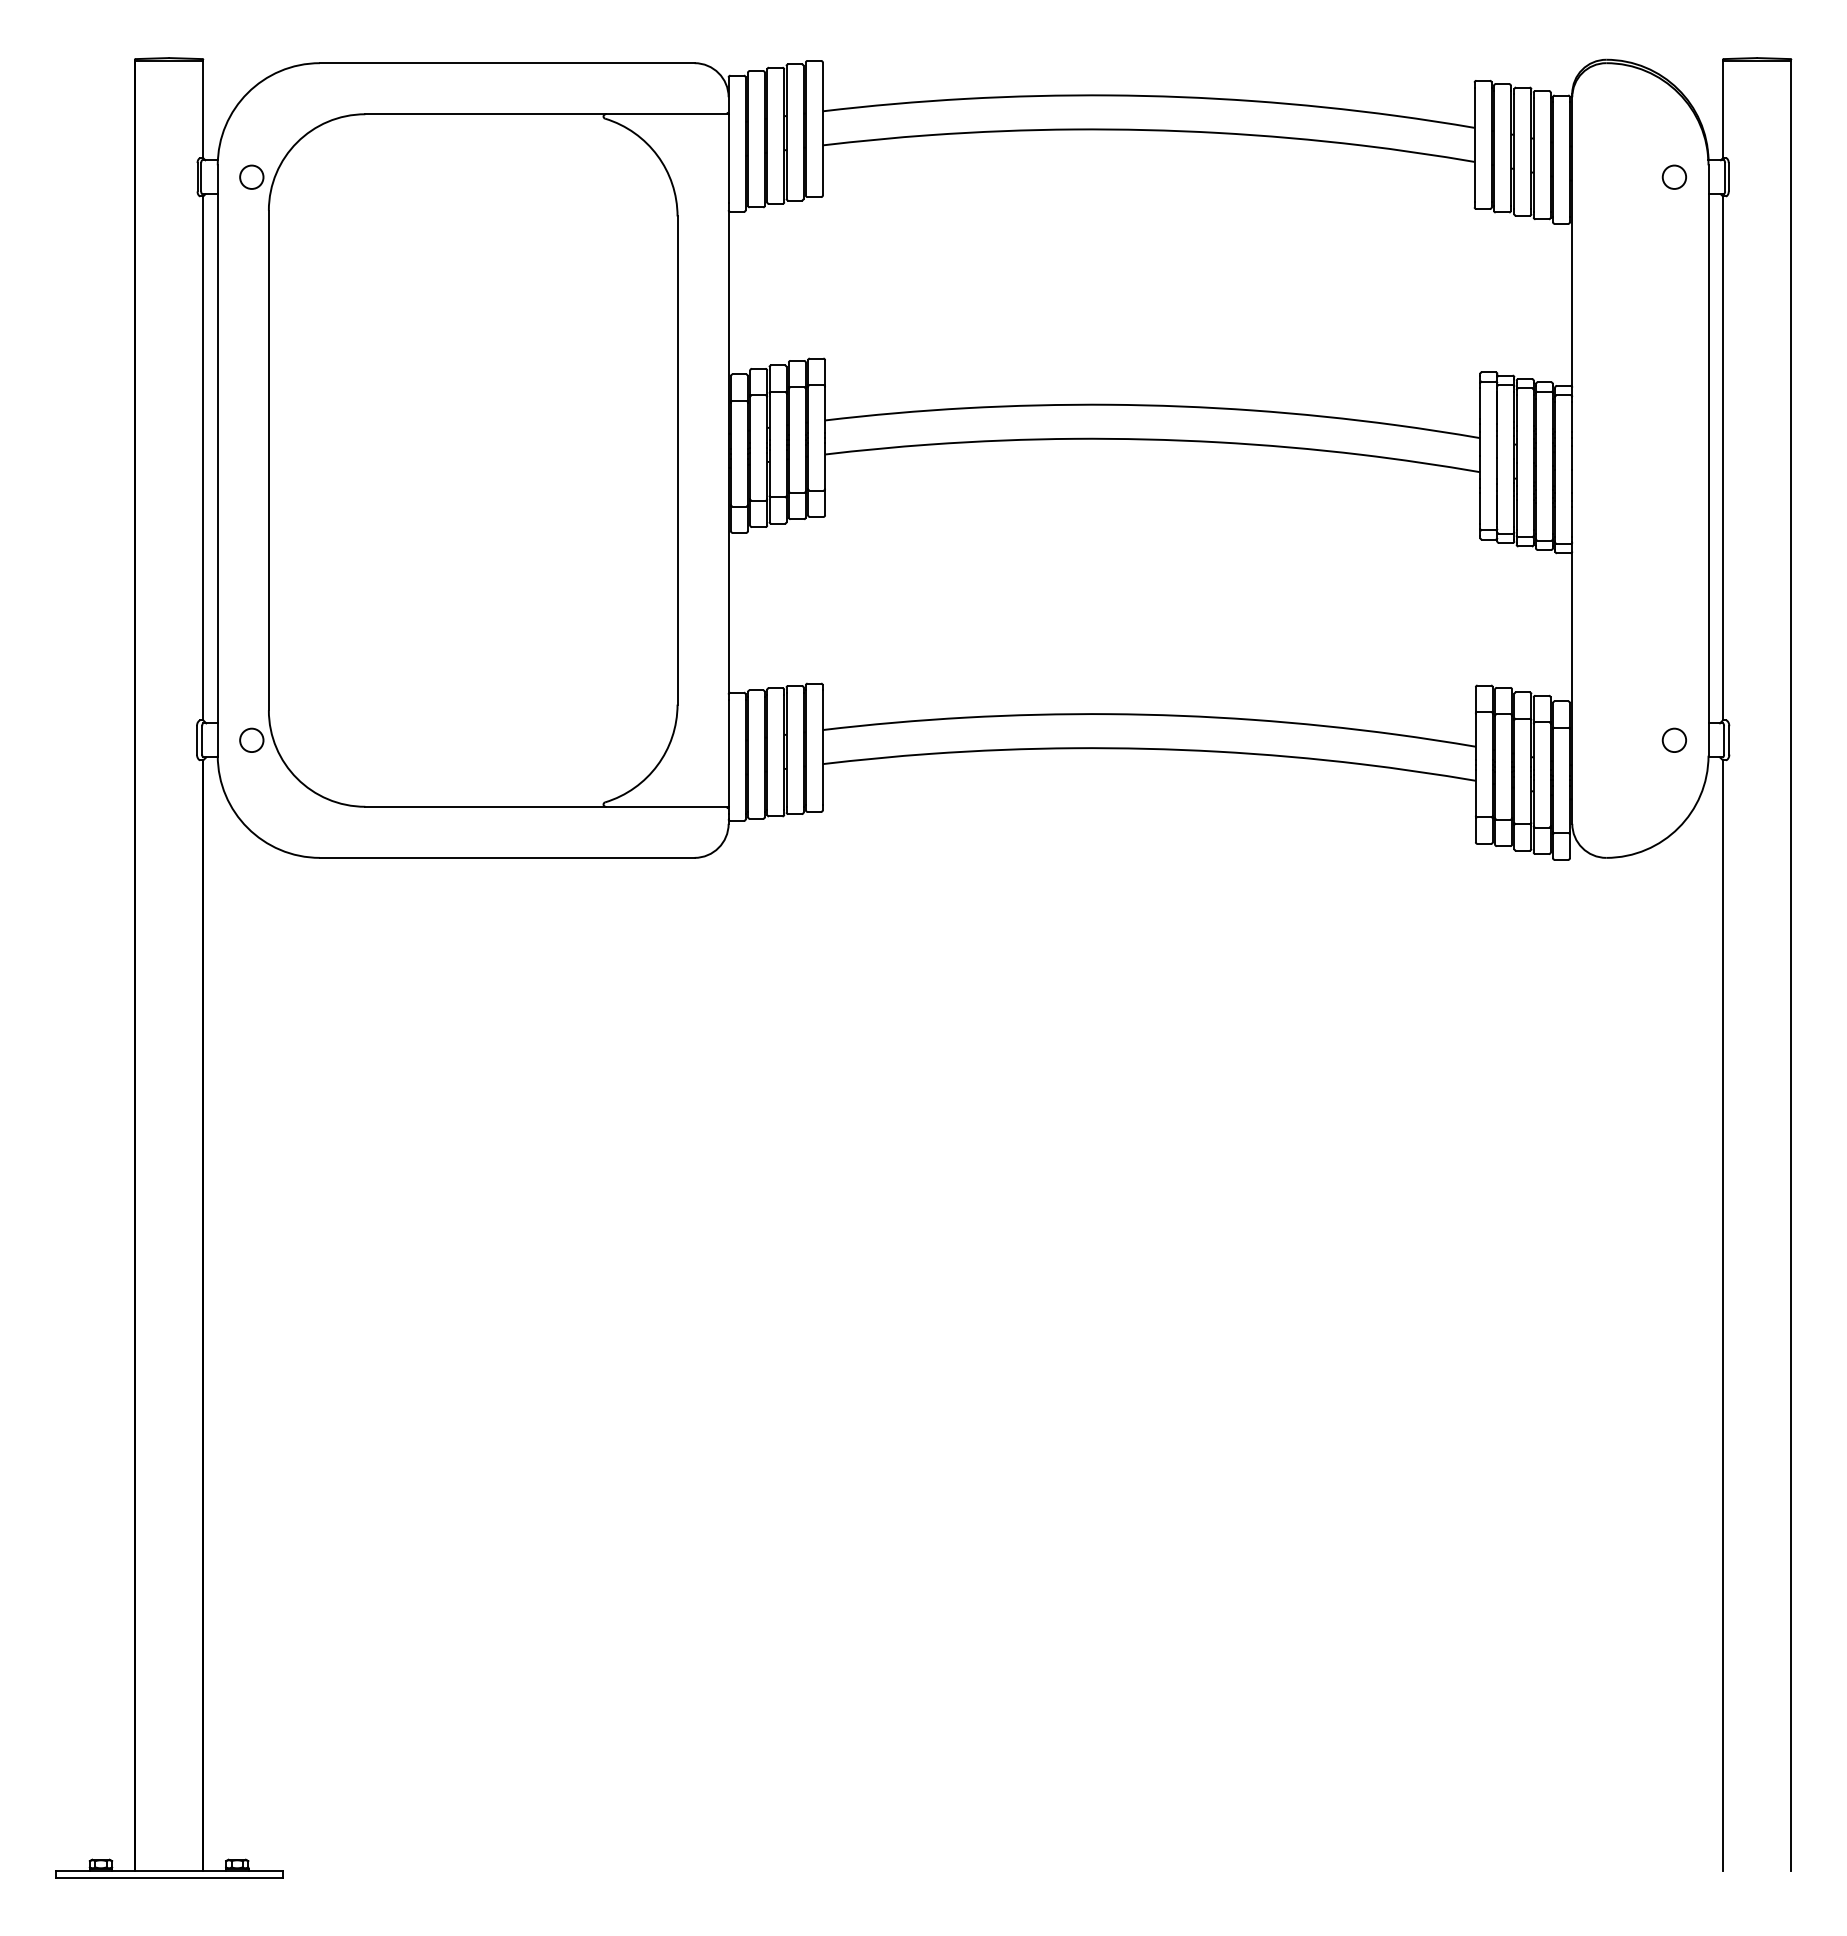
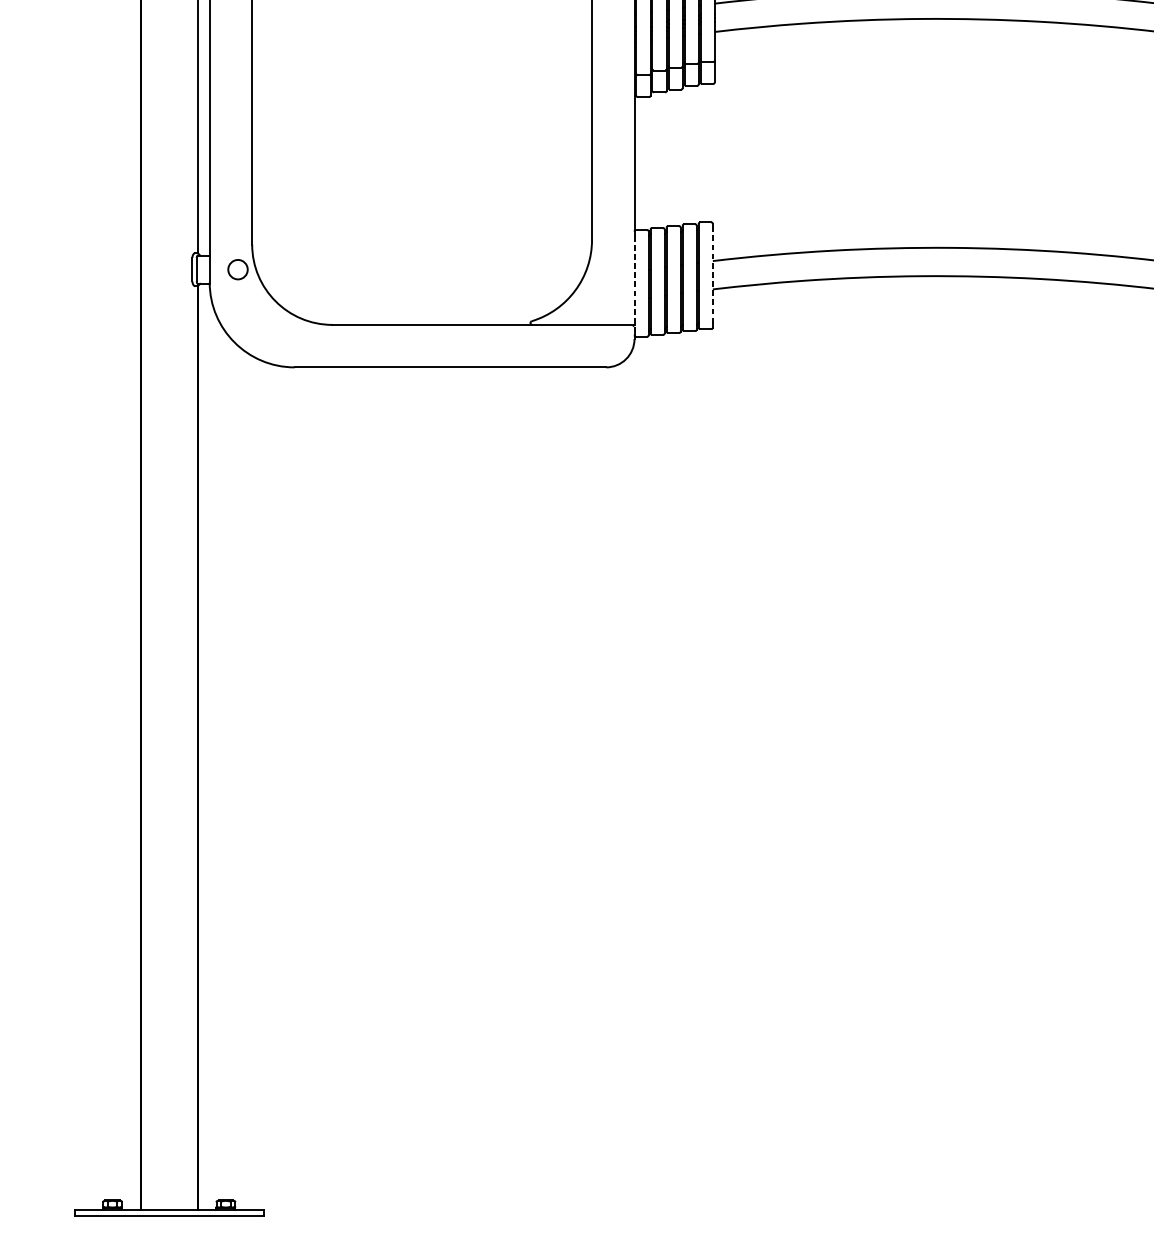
line: (822, 747) -> (712, 275), solid -> dashed
line: (728, 757) -> (634, 283), solid -> dashed

